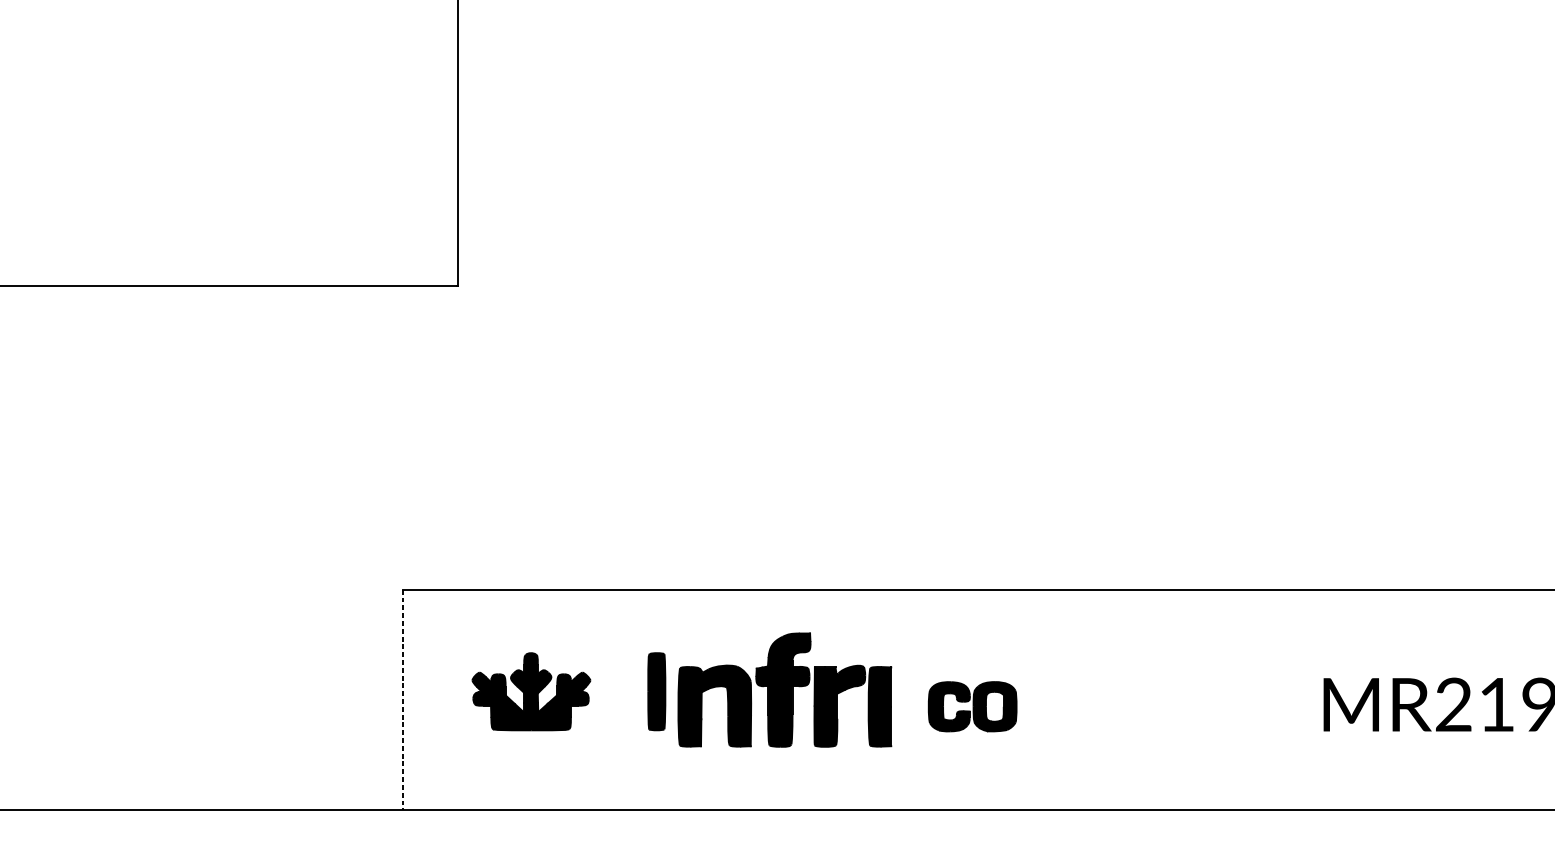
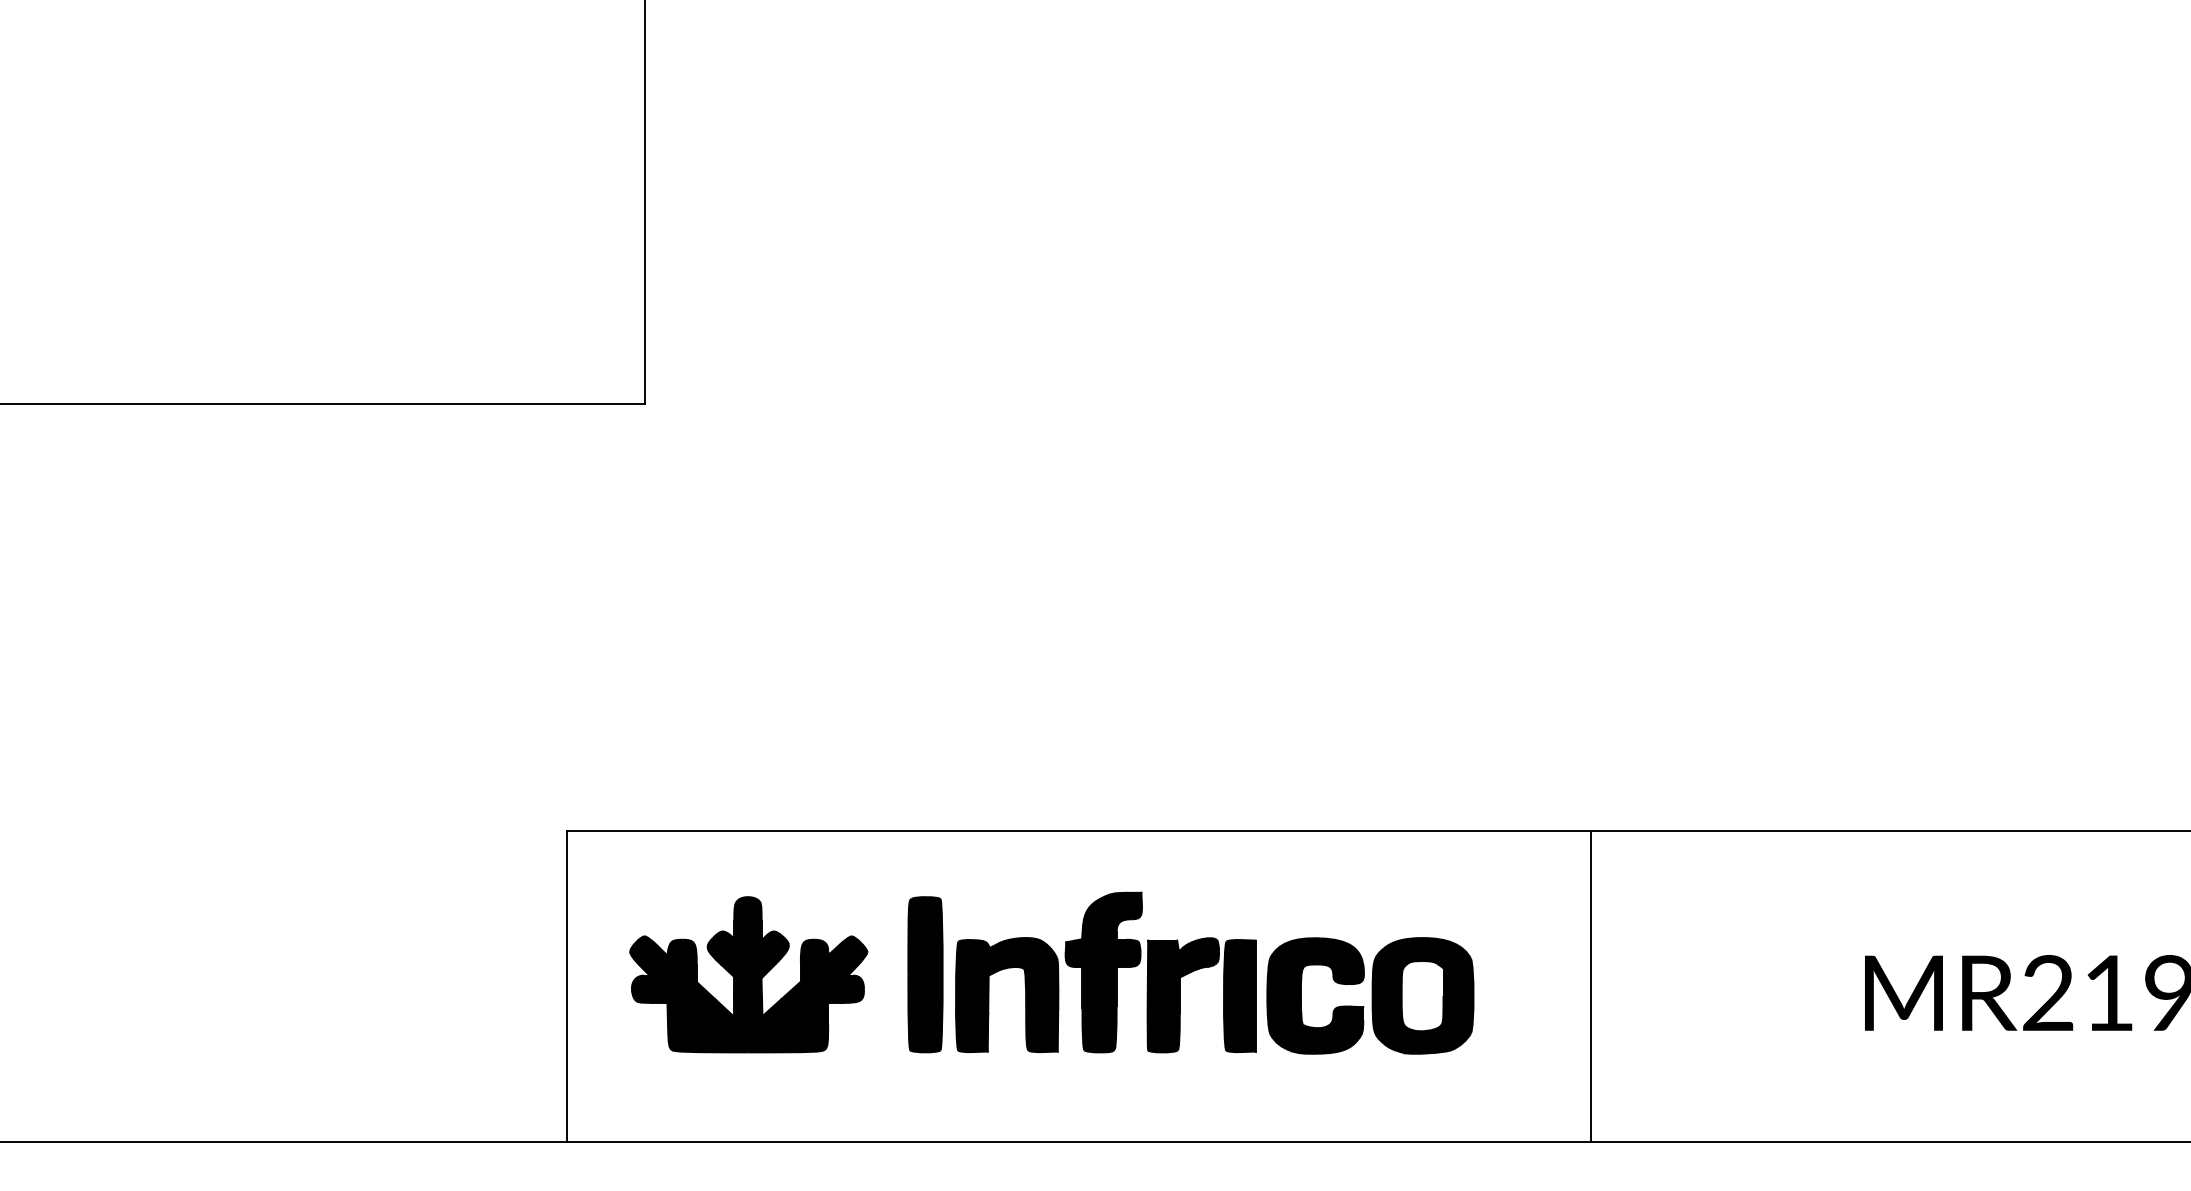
part: (531, 691) -> (748, 974), size x1.43
part: (656, 691) -> (925, 974), size x1.43
line: (402, 700) -> (567, 986), dashed -> solid
line: (1129, 700) -> (1591, 986), added
part: (972, 706) -> (1370, 995), size x1.67

